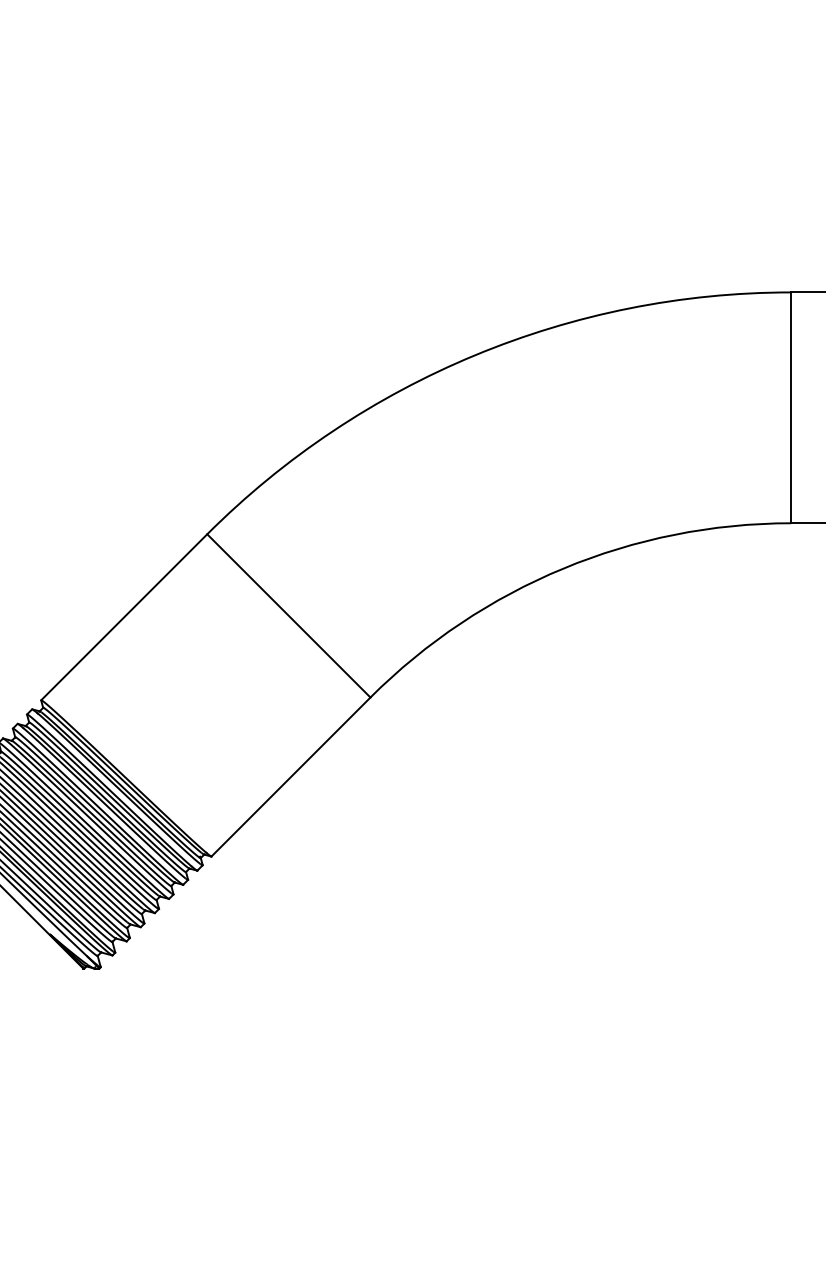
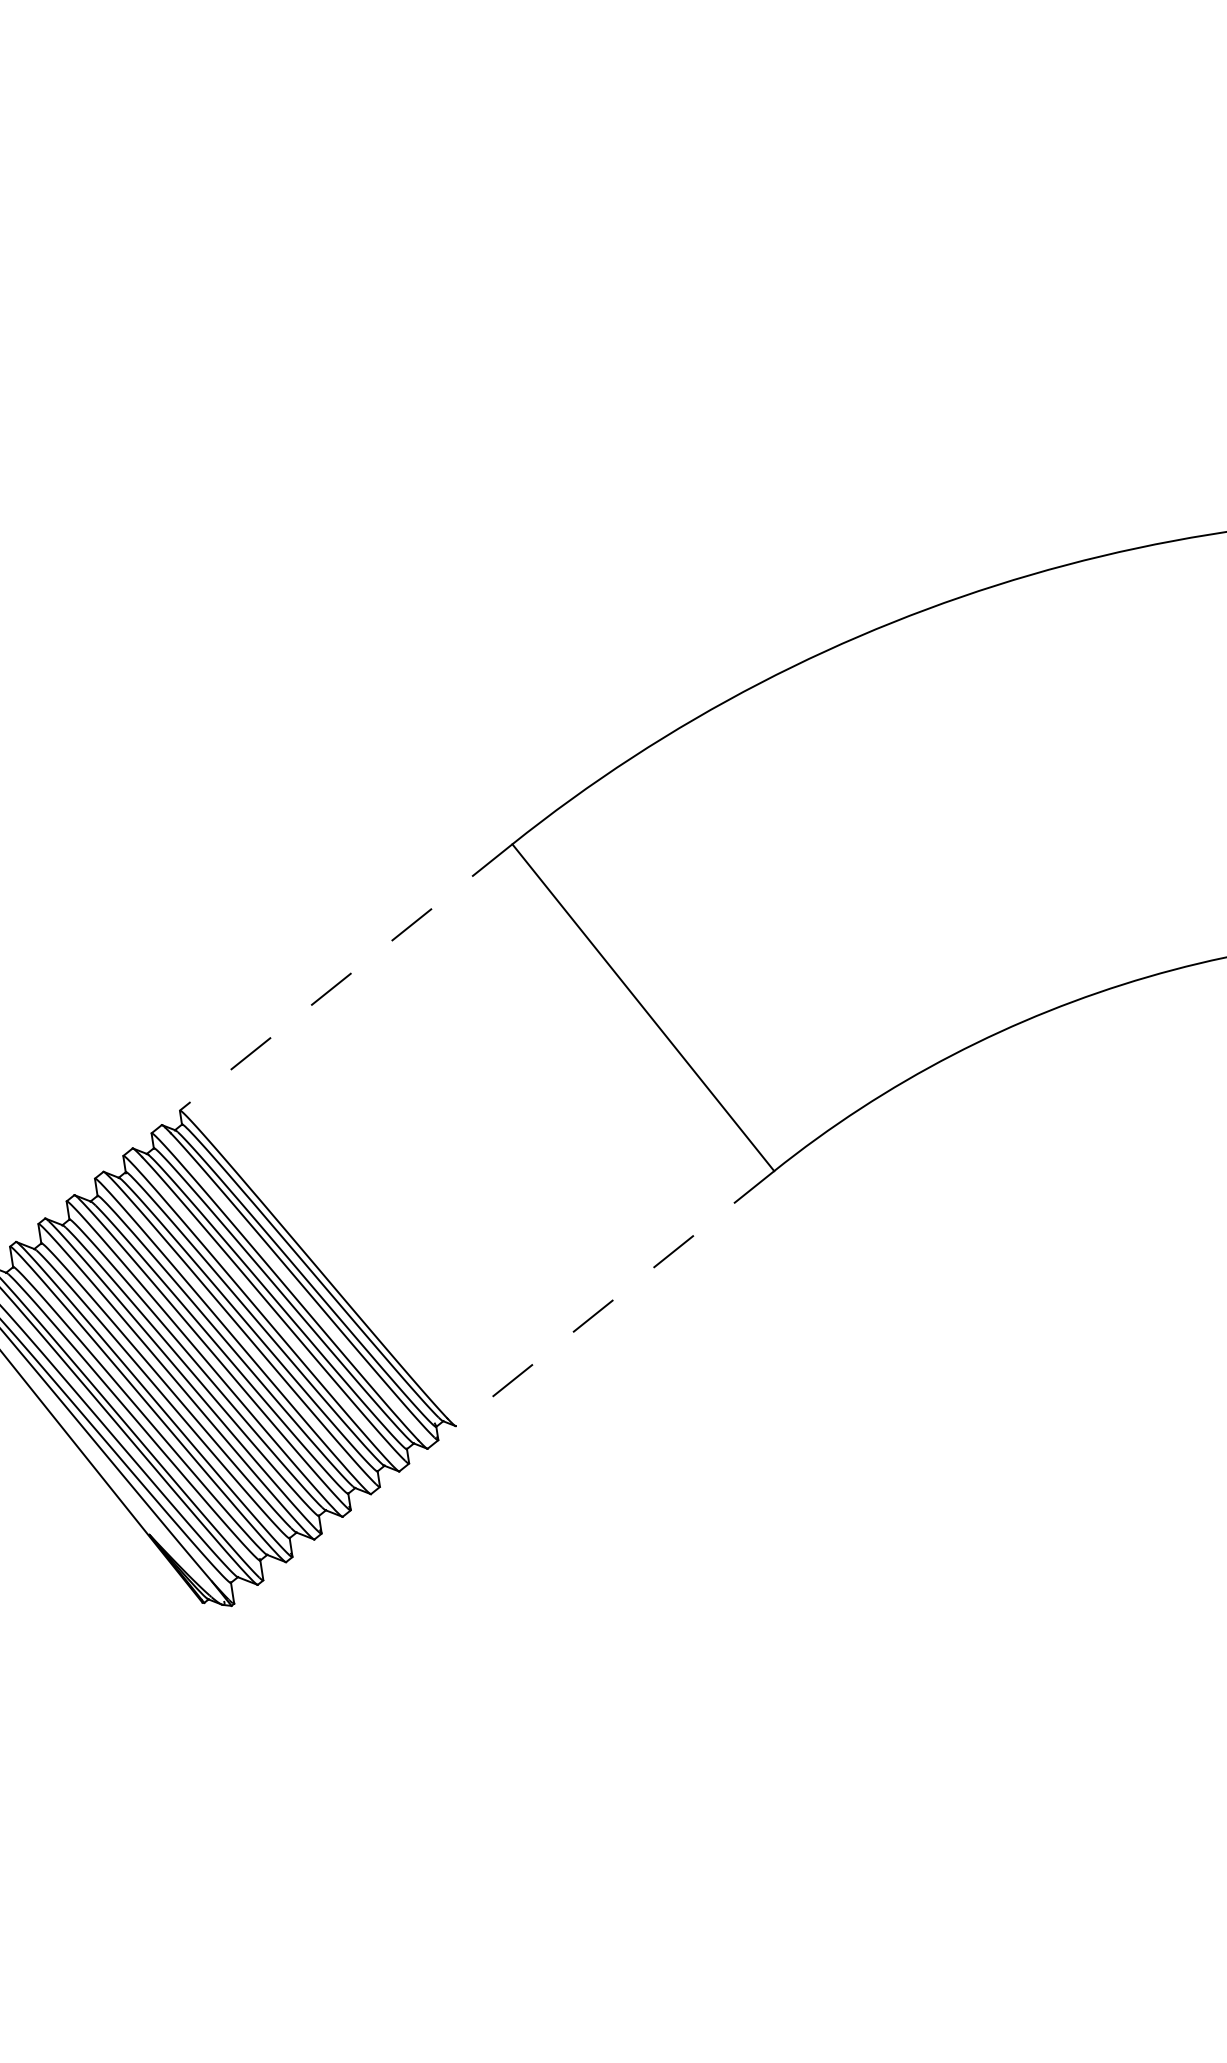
line: (123, 617) -> (344, 977), solid -> dashed
line: (290, 777) -> (614, 1299), solid -> dashed

